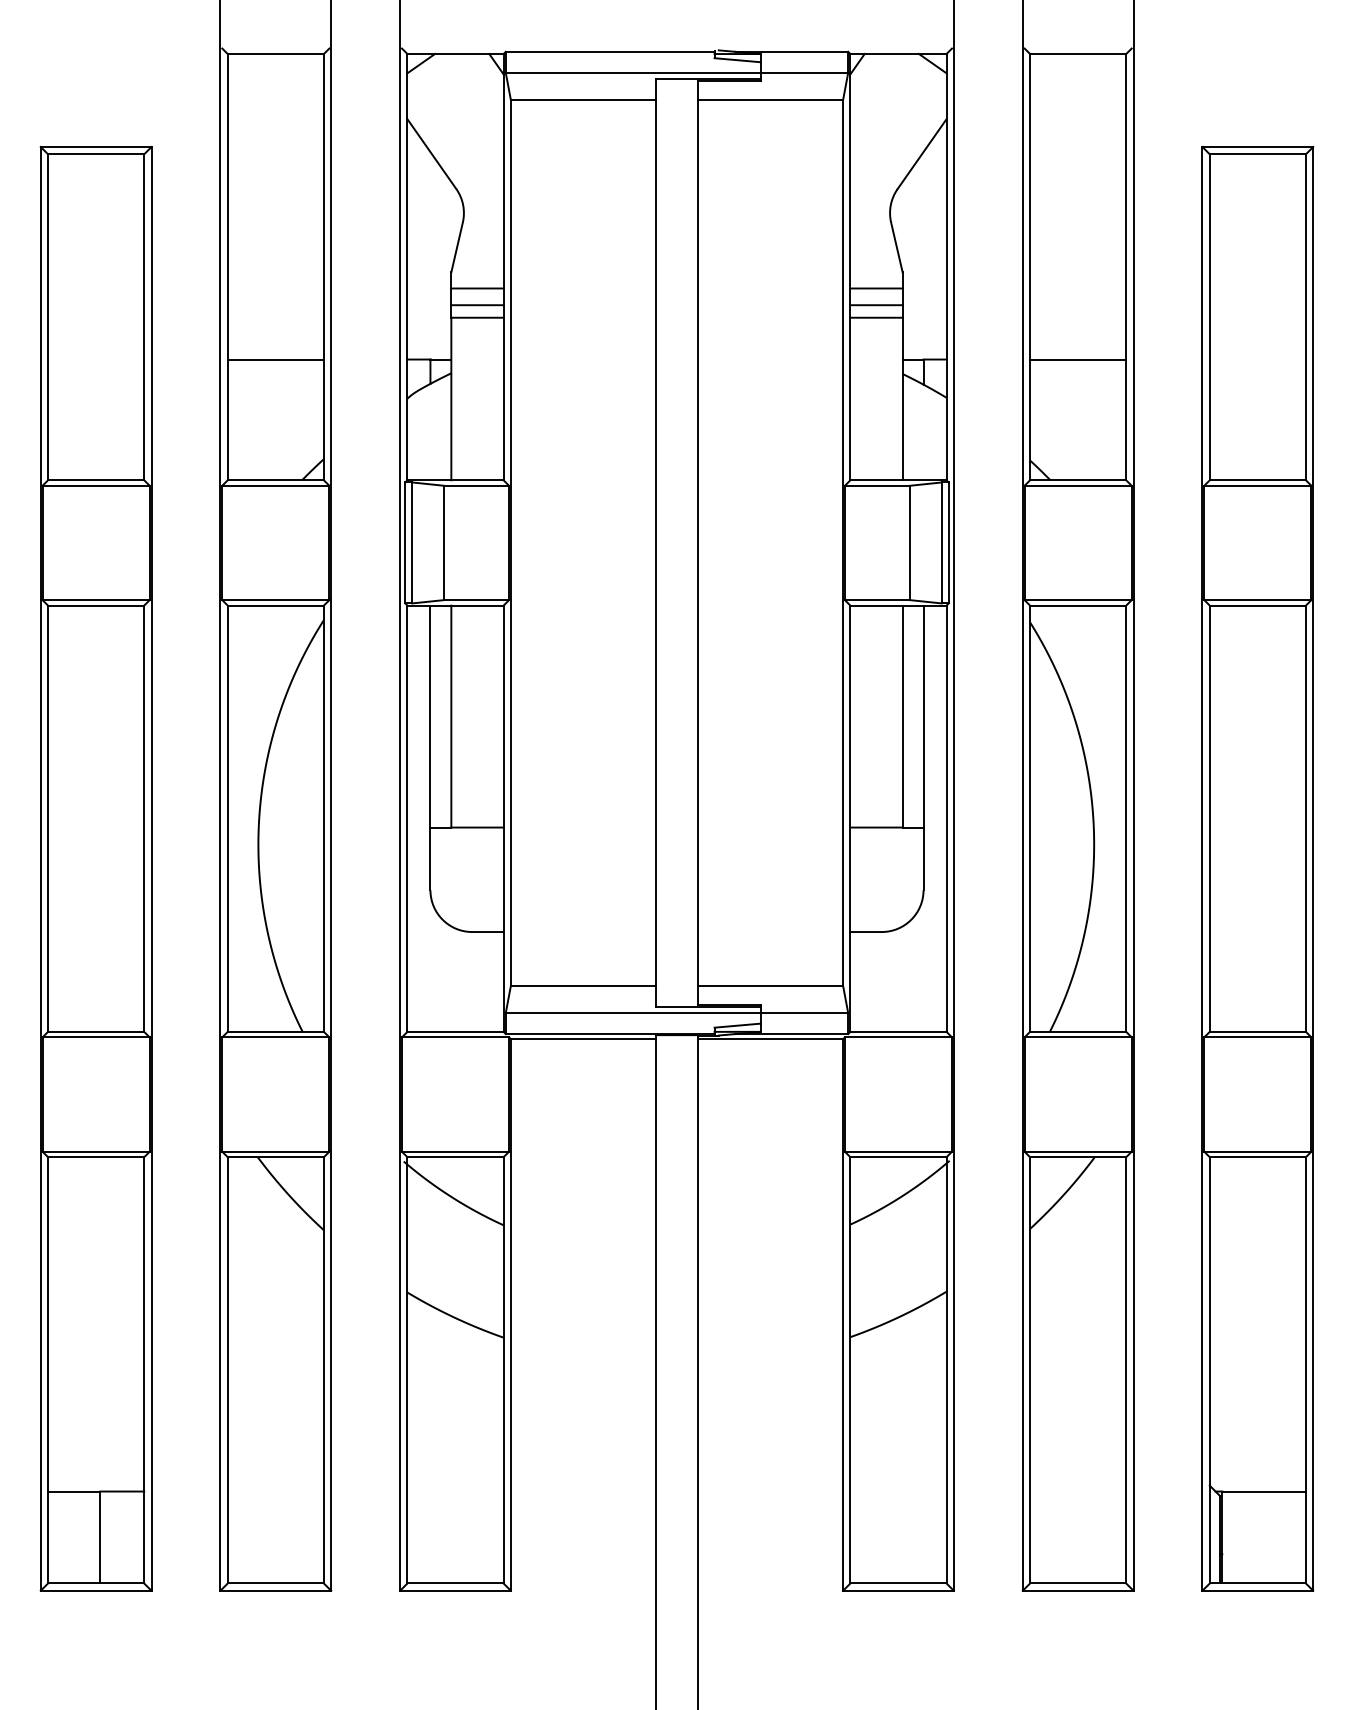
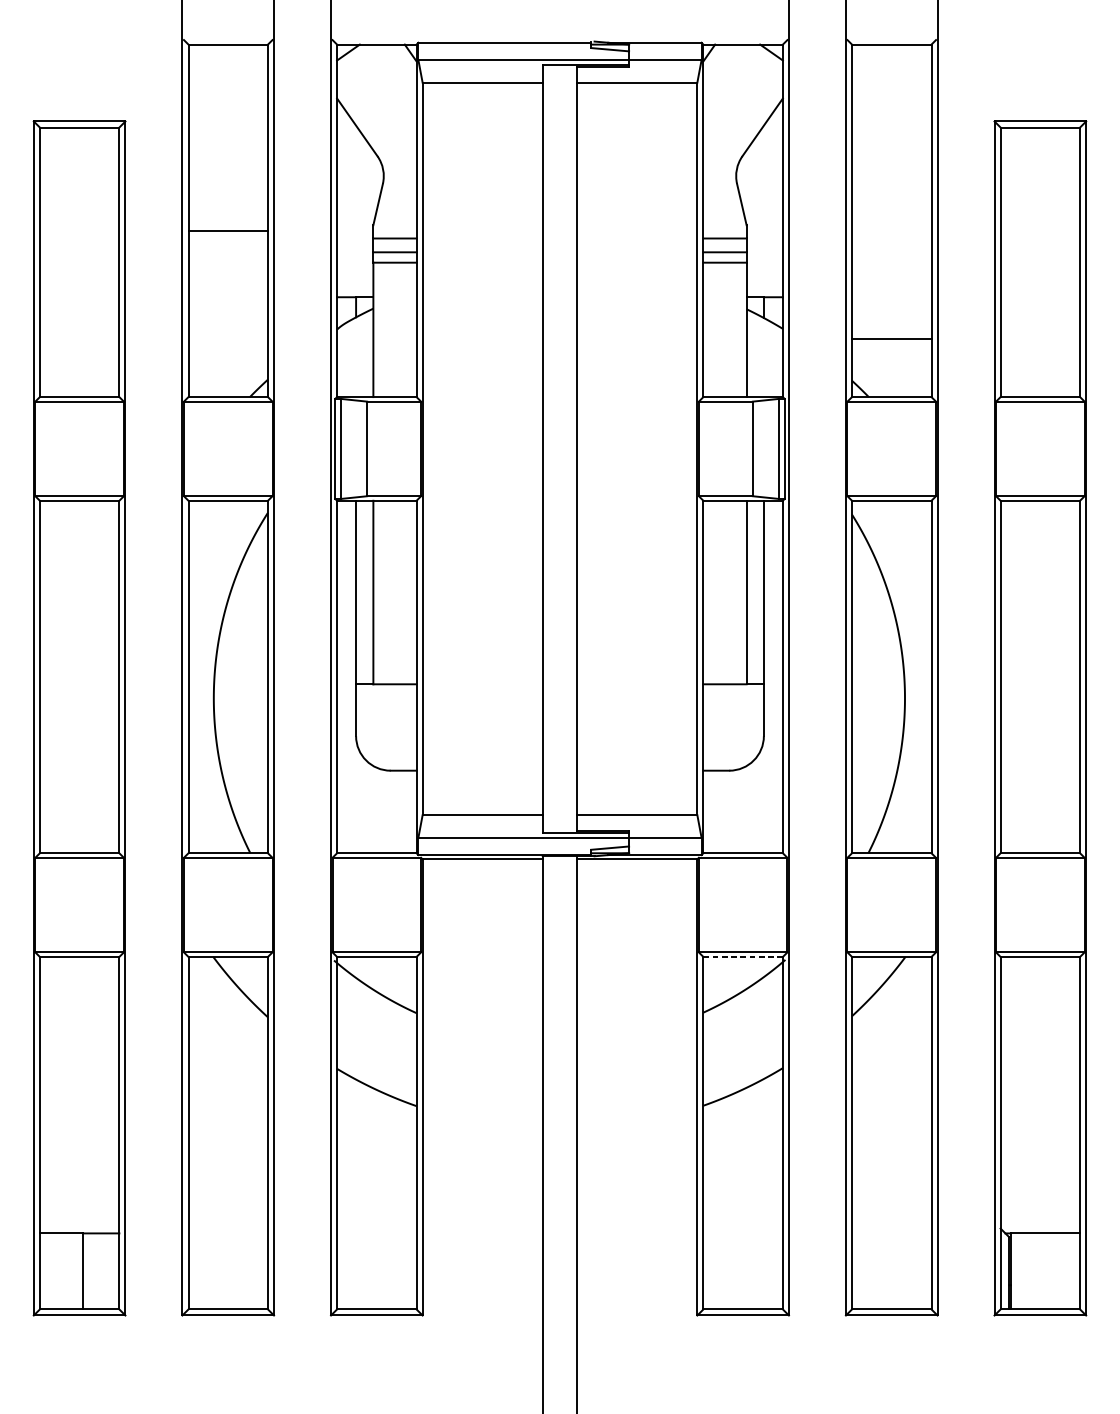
line: (275, 359) -> (227, 231), moved
line: (1078, 359) -> (892, 339), moved
line: (898, 1157) -> (743, 957), solid -> dashed

